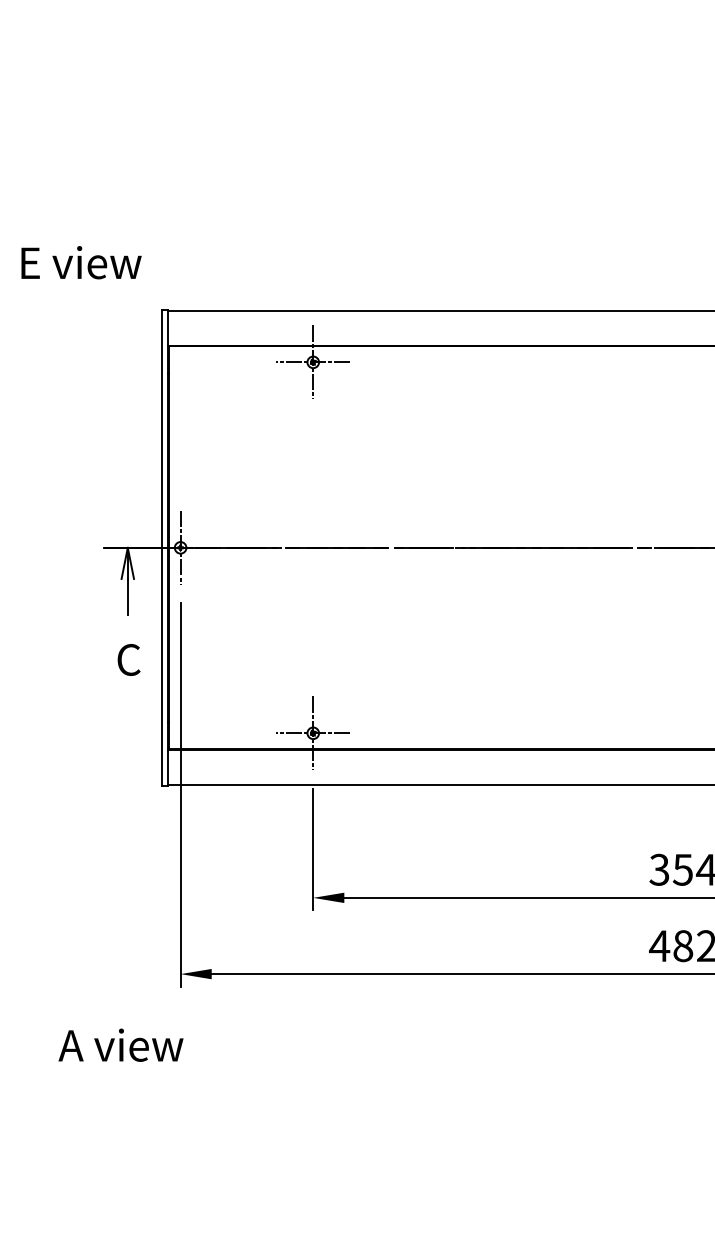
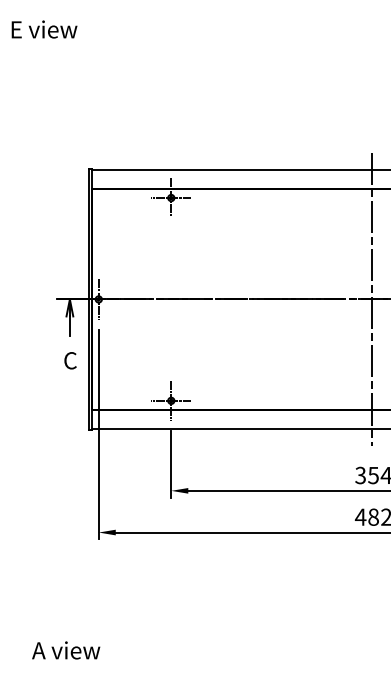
text: (81, 262) -> (44, 29), moved
line: (679, 547) -> (371, 299), added
text: (121, 1045) -> (66, 650), moved

